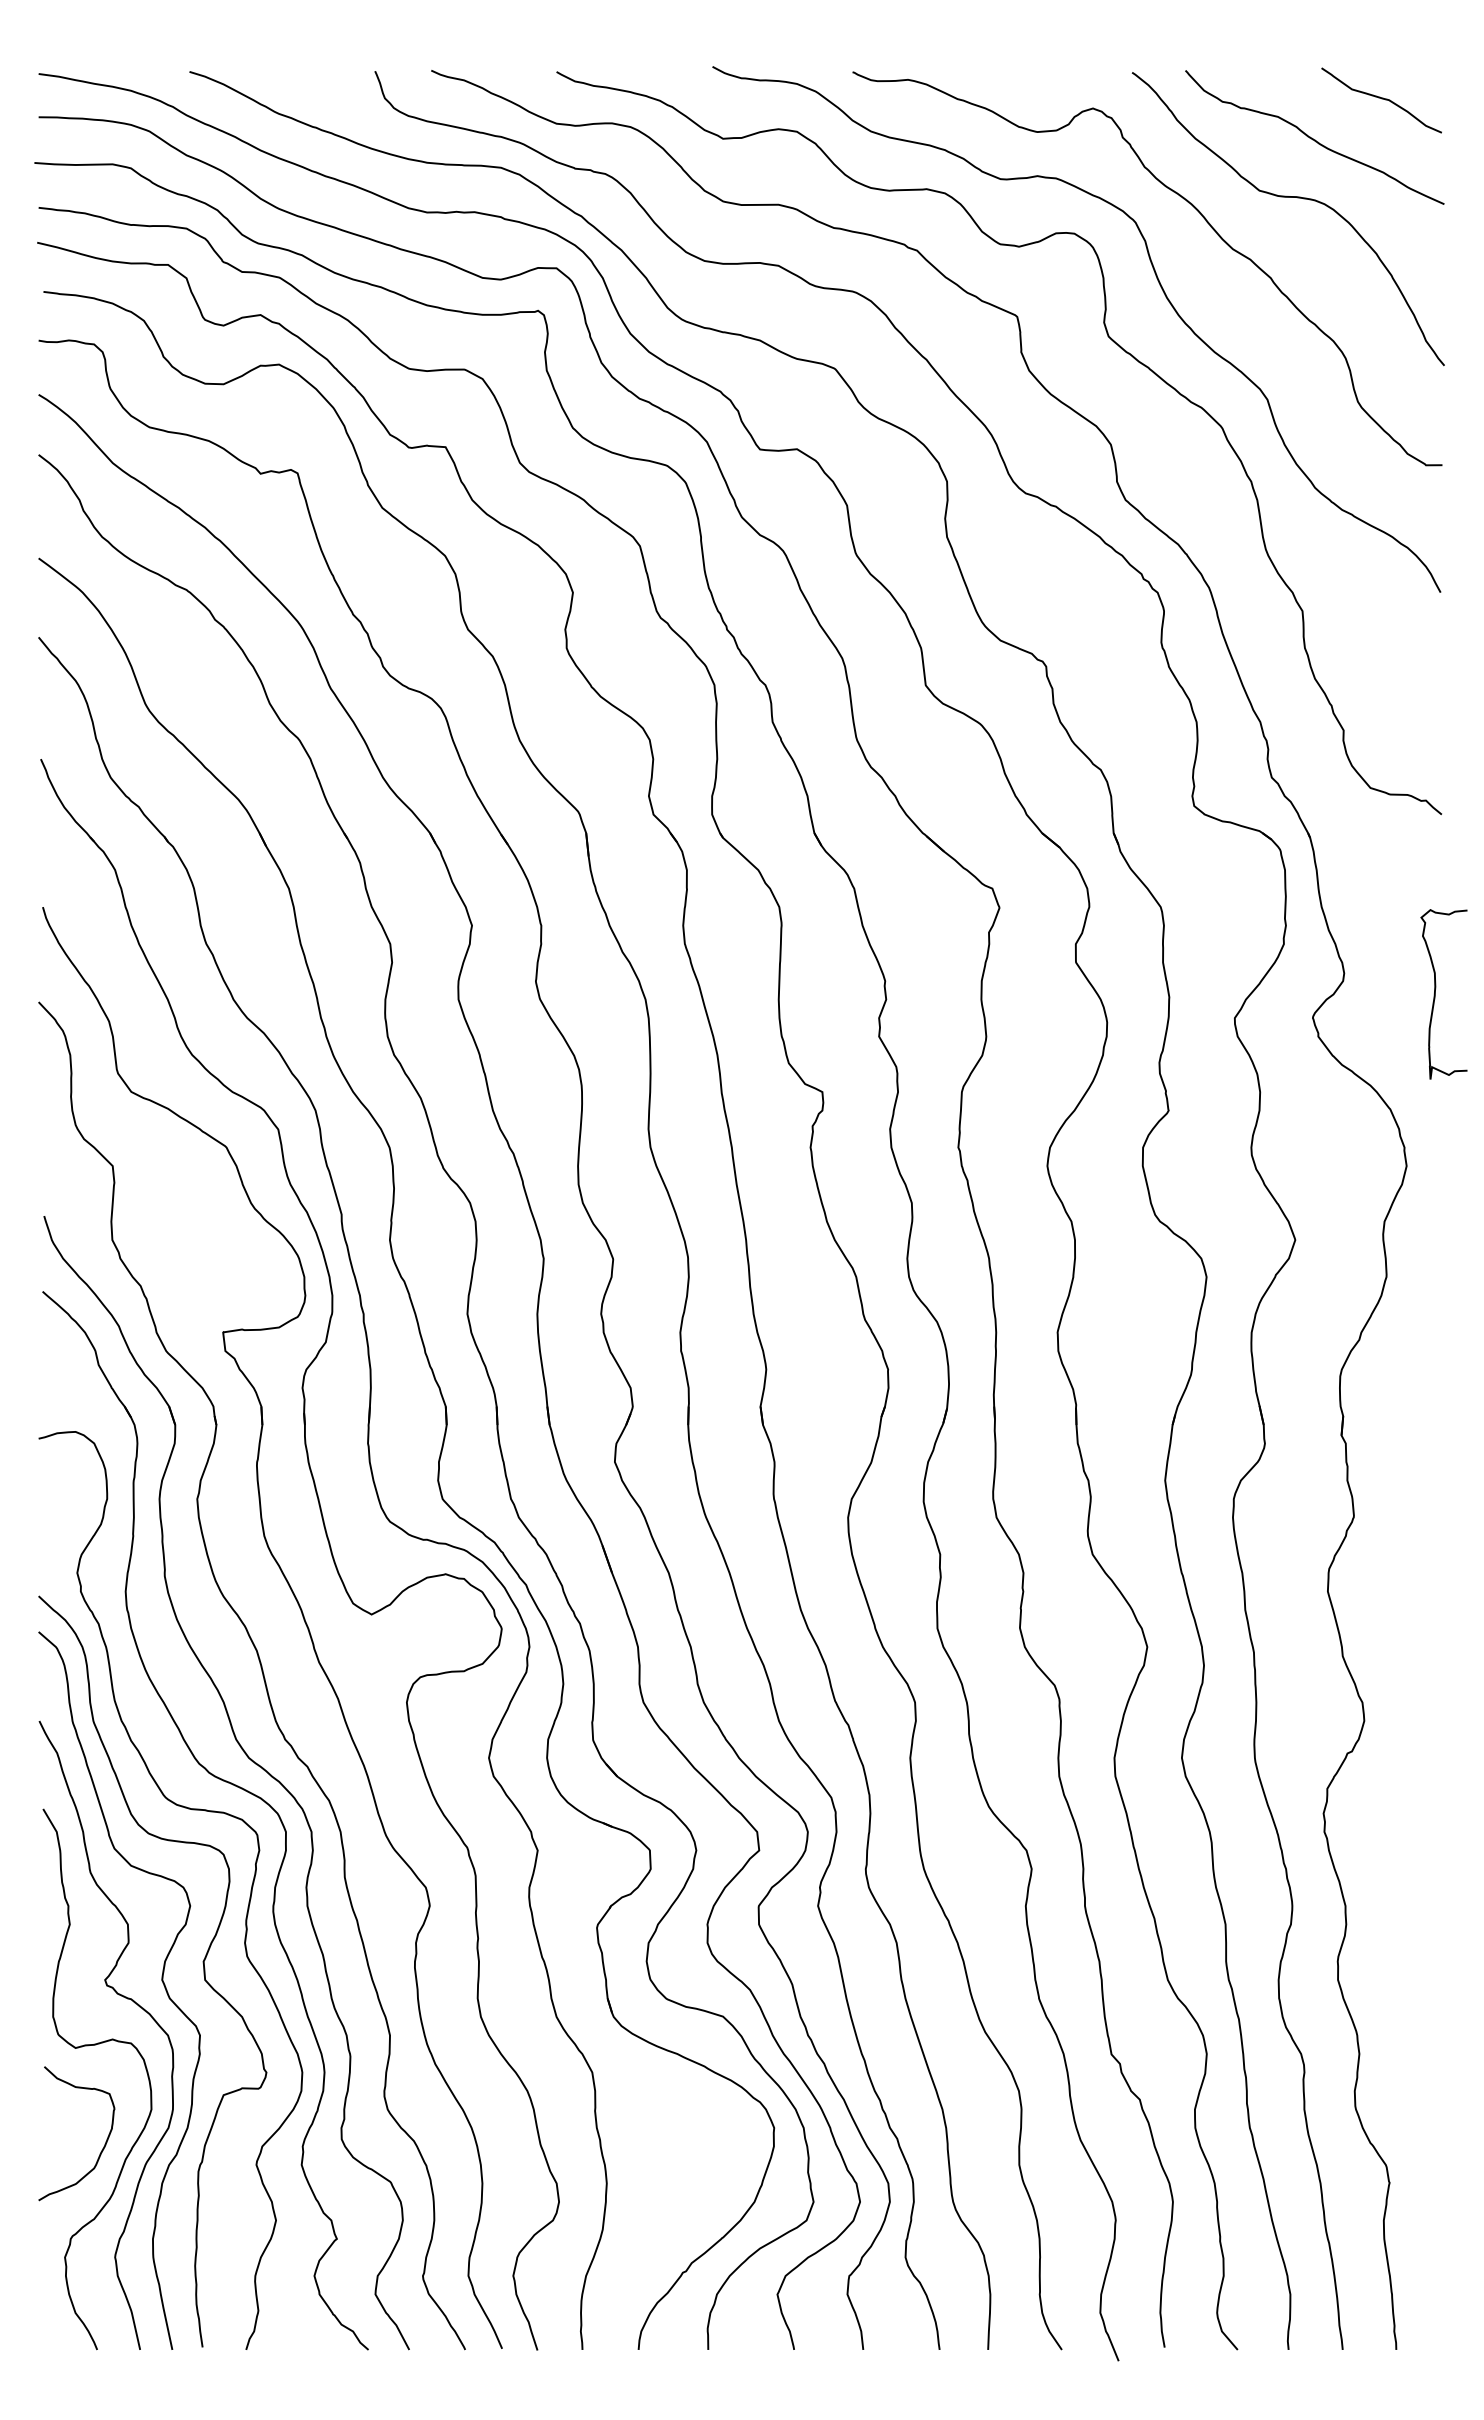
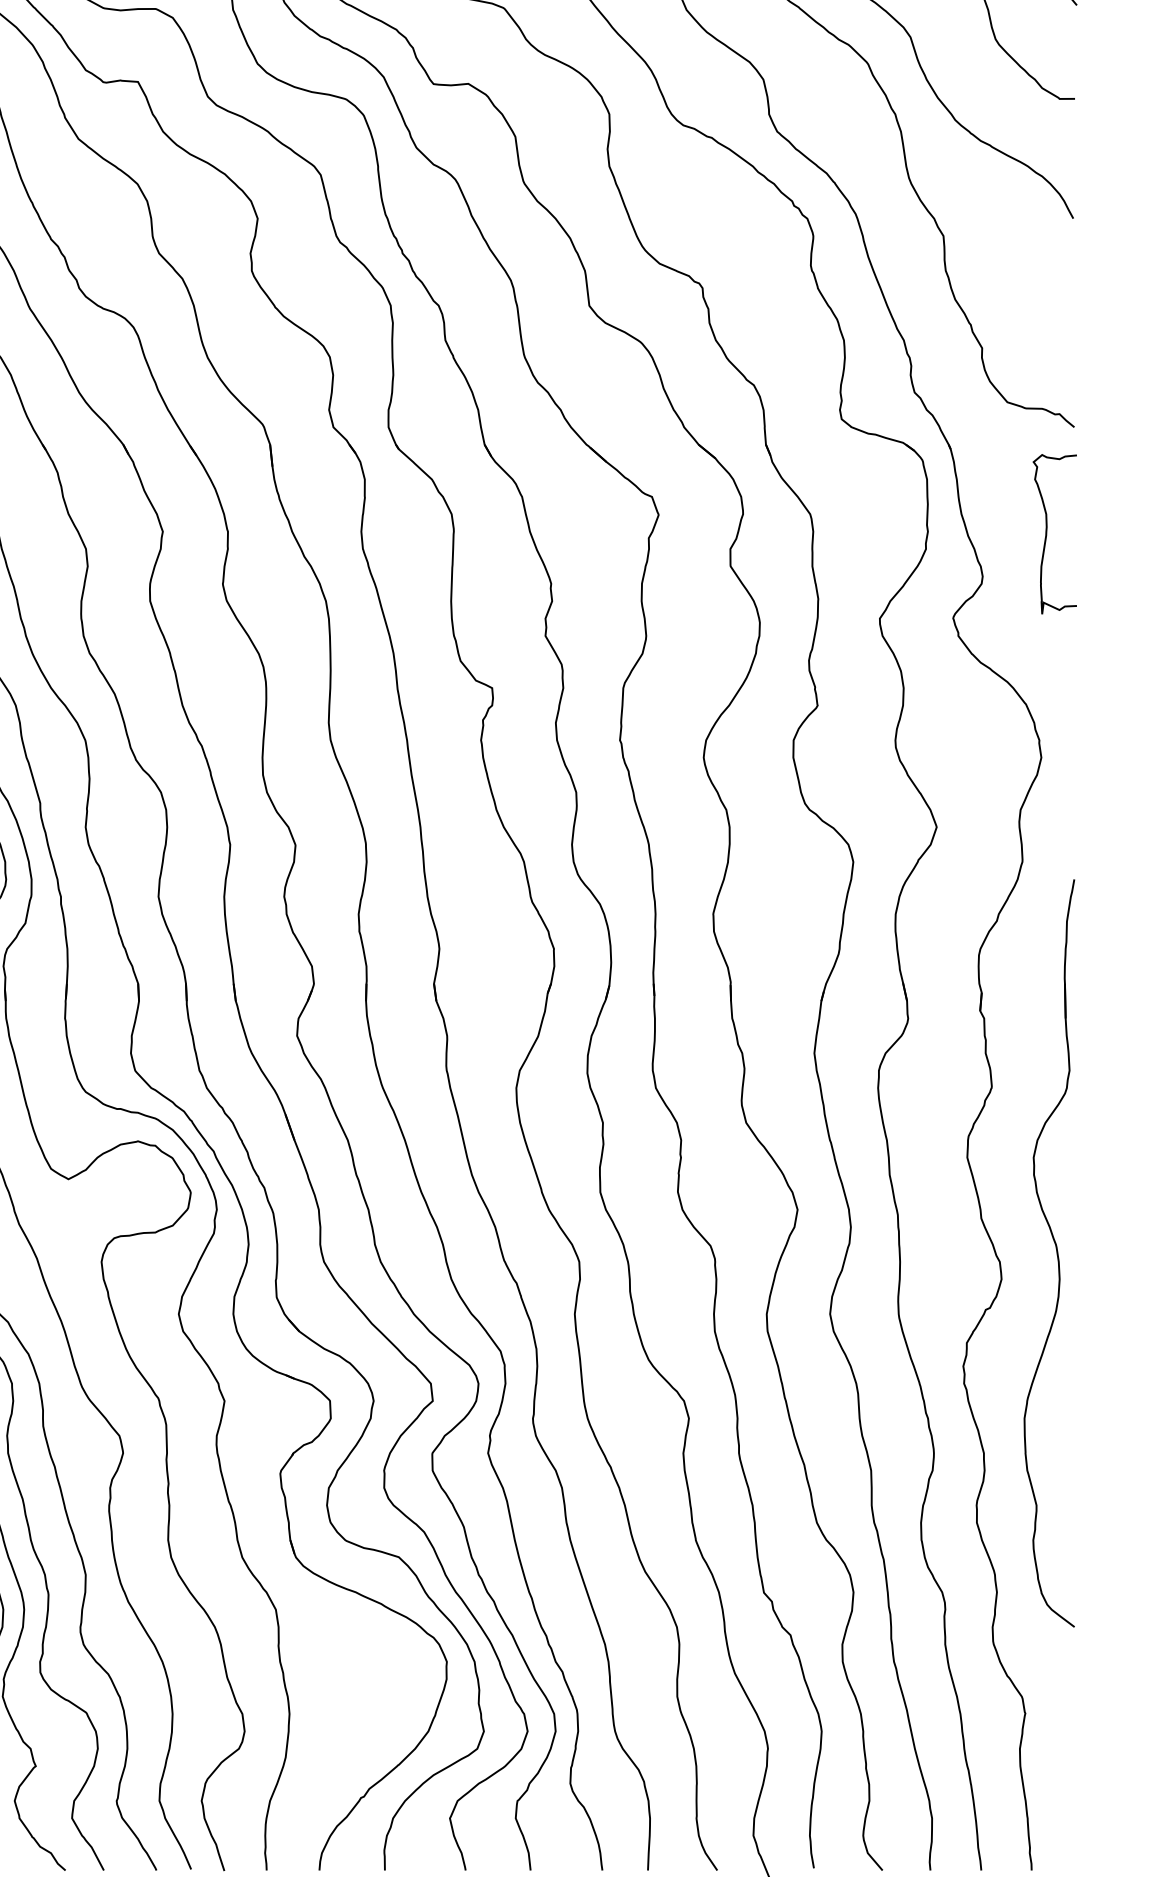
curve: (1435, 994) -> (1046, 534), moved
part: (1422, 1693) -> (1056, 1253), added

